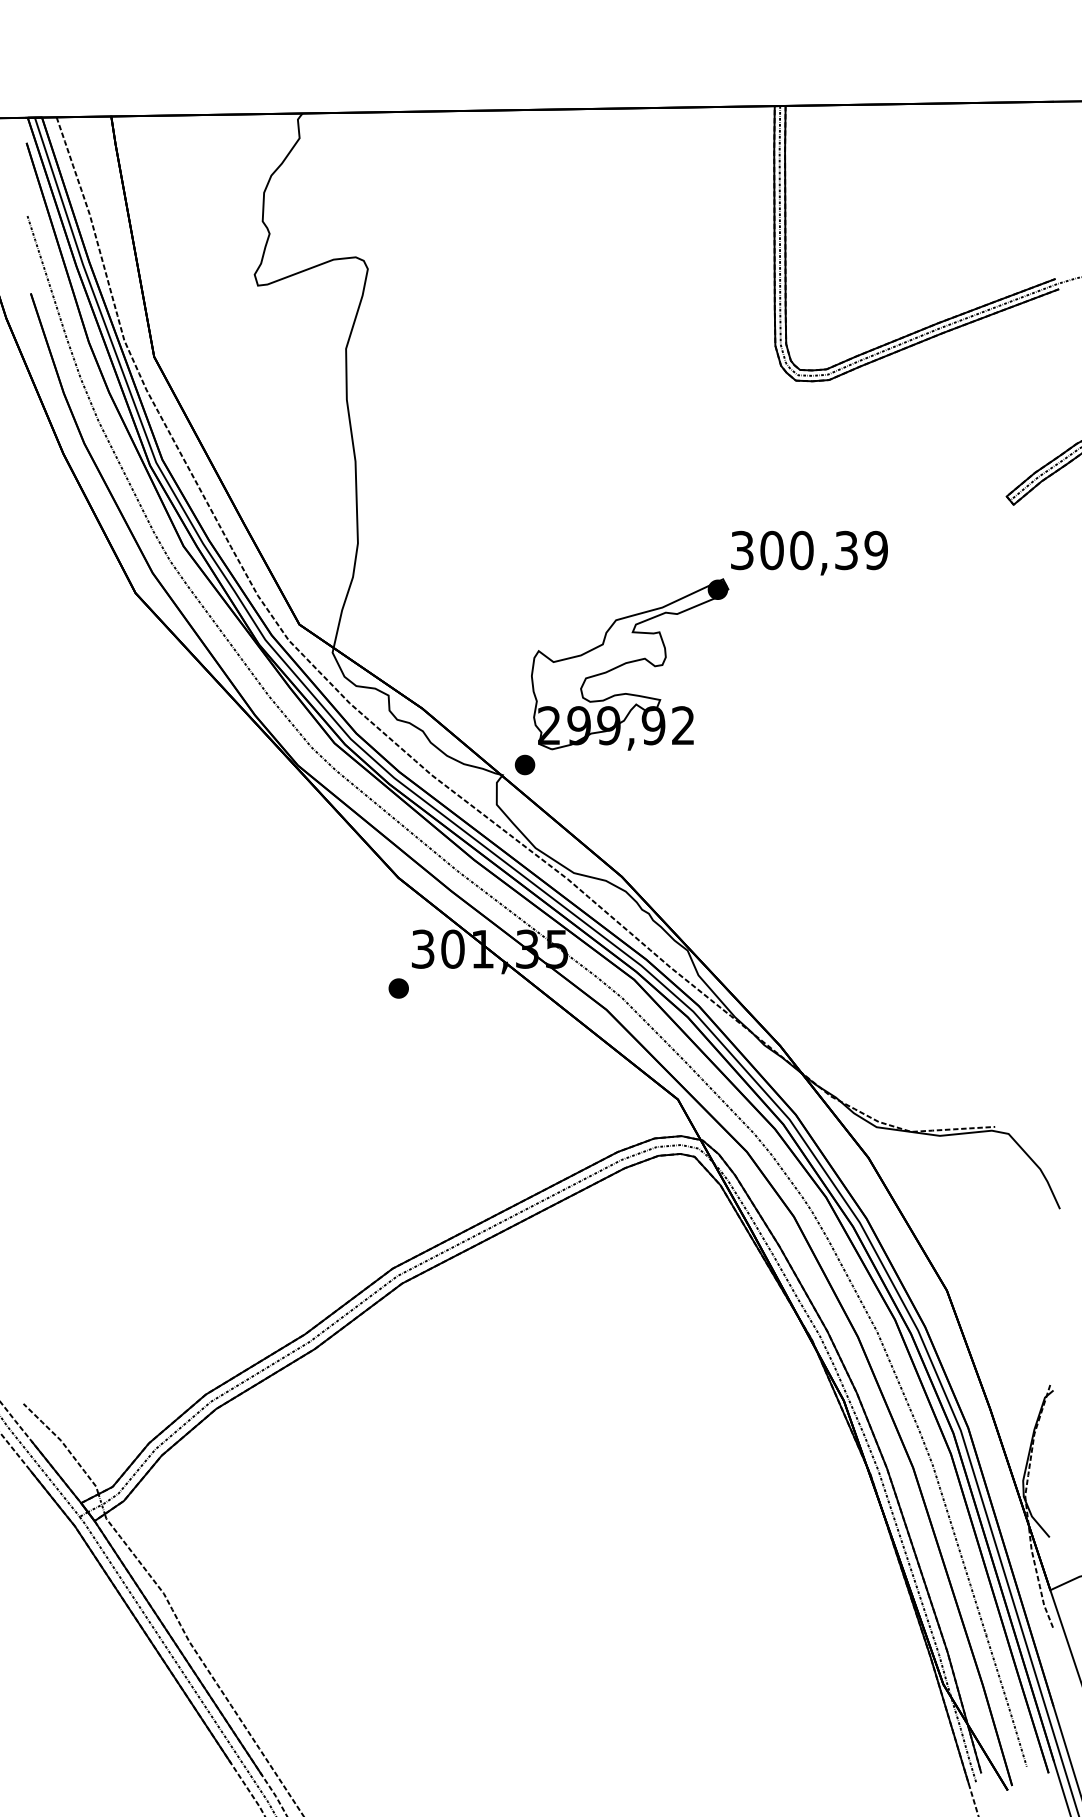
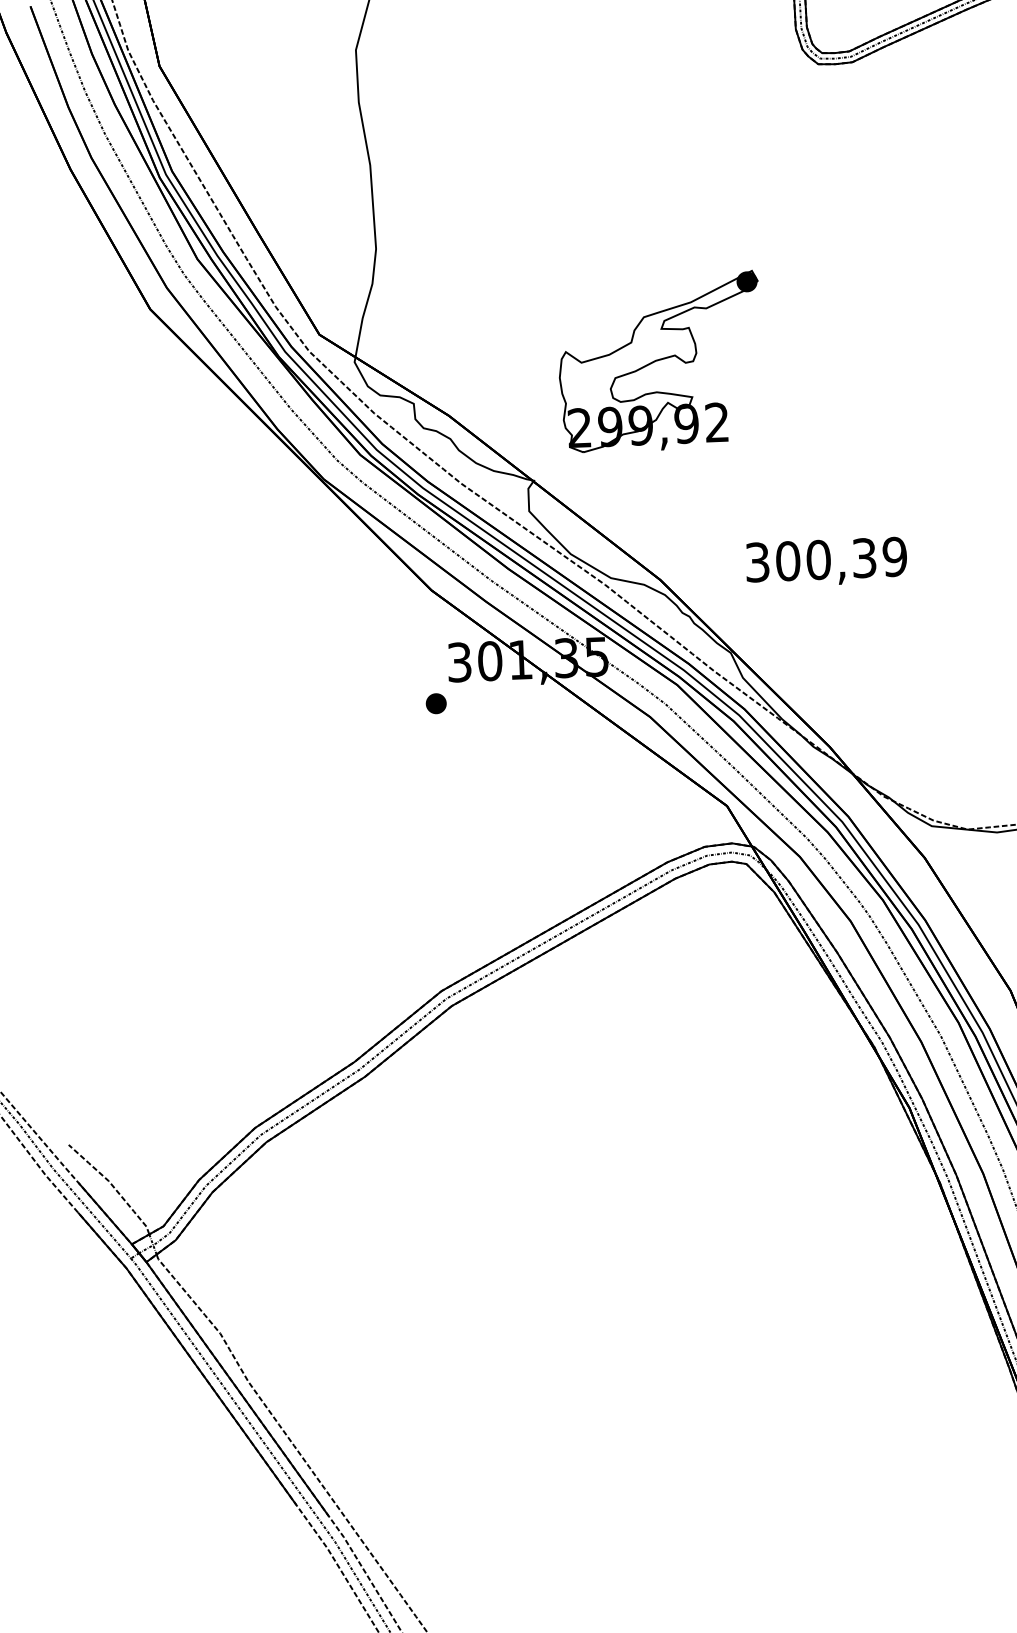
text: (809, 552) -> (826, 561), moved
part: (524, 764) -> (555, 468), removed

